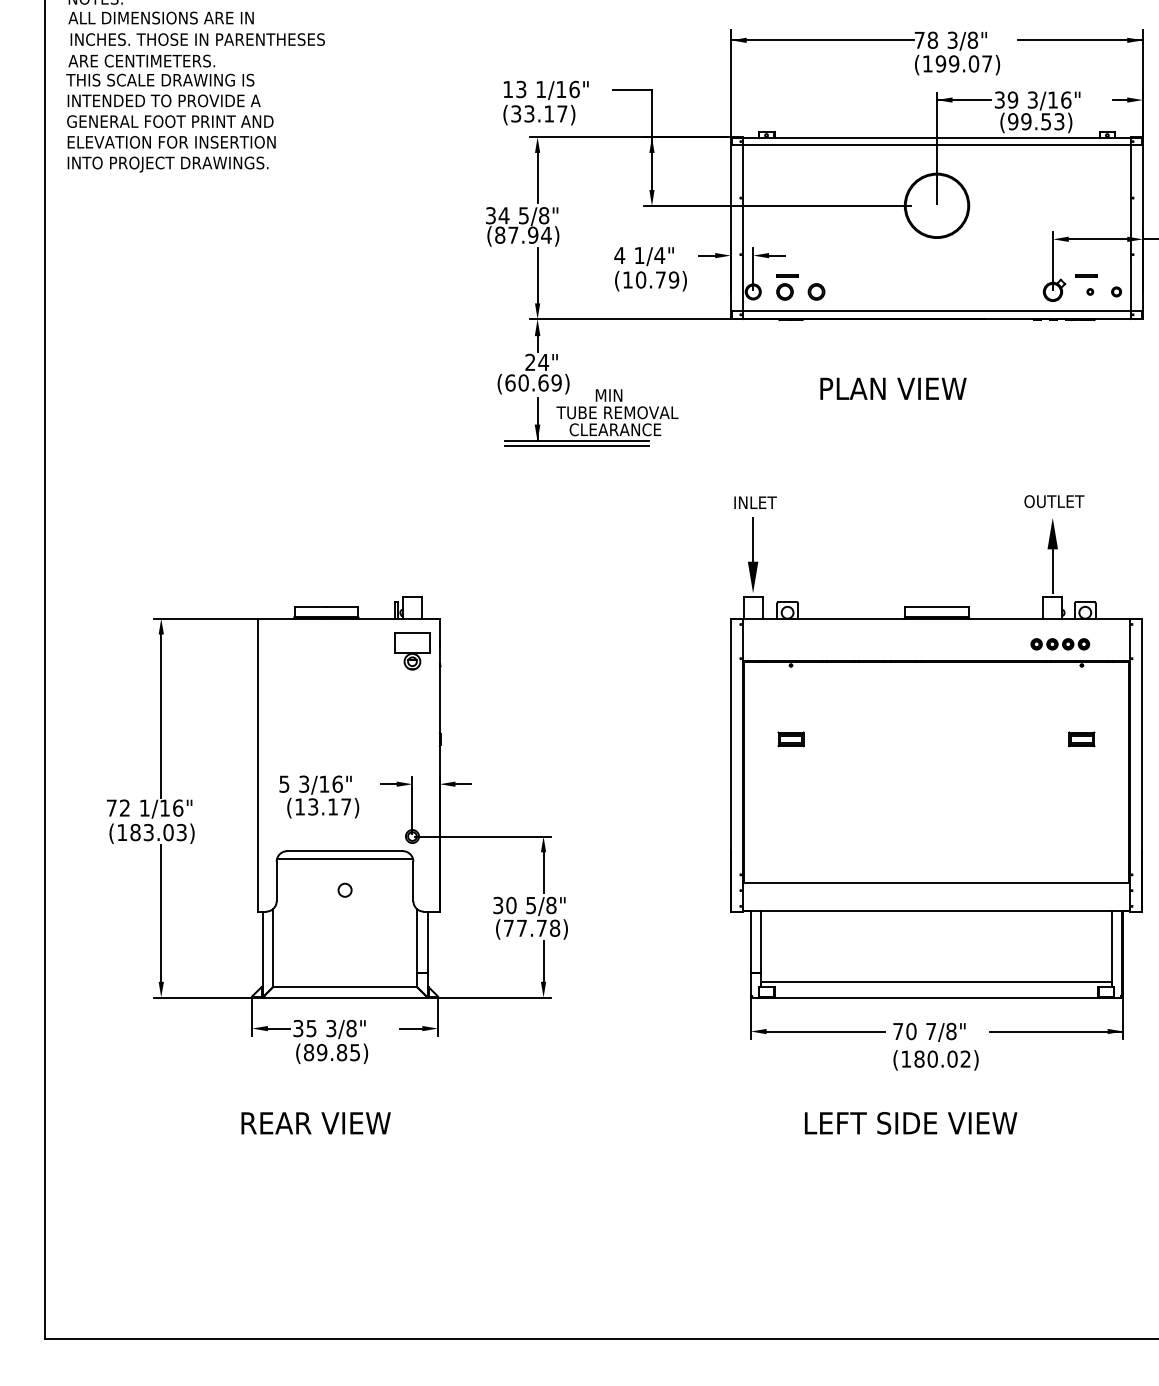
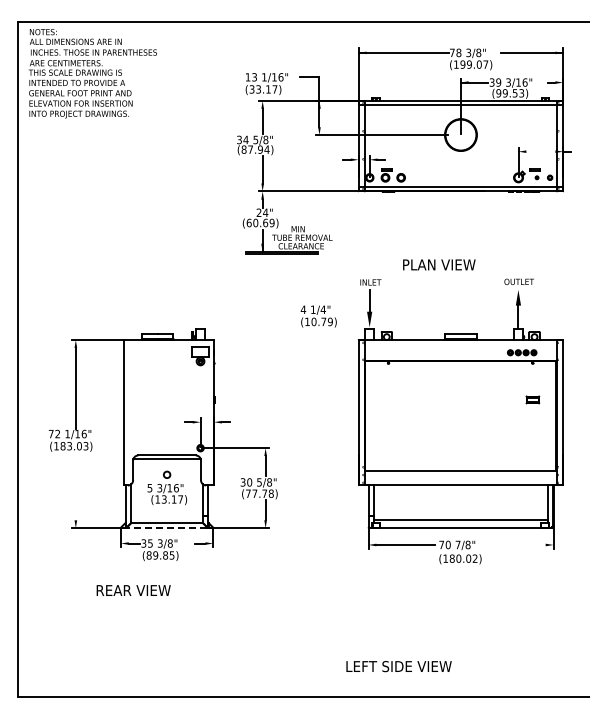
line: (1097, 238) -> (540, 151), removed
text: (650, 269) -> (318, 316), moved
text: (893, 387) -> (439, 264), moved
part: (791, 738) -> (388, 399), removed
text: (317, 796) -> (166, 494), moved
line: (160, 913) -> (75, 486), removed
line: (343, 998) -> (166, 528), solid -> dashed
line: (1056, 1030) -> (520, 544), removed
text: (315, 1123) -> (133, 590), moved
text: (909, 1123) -> (398, 666), moved

